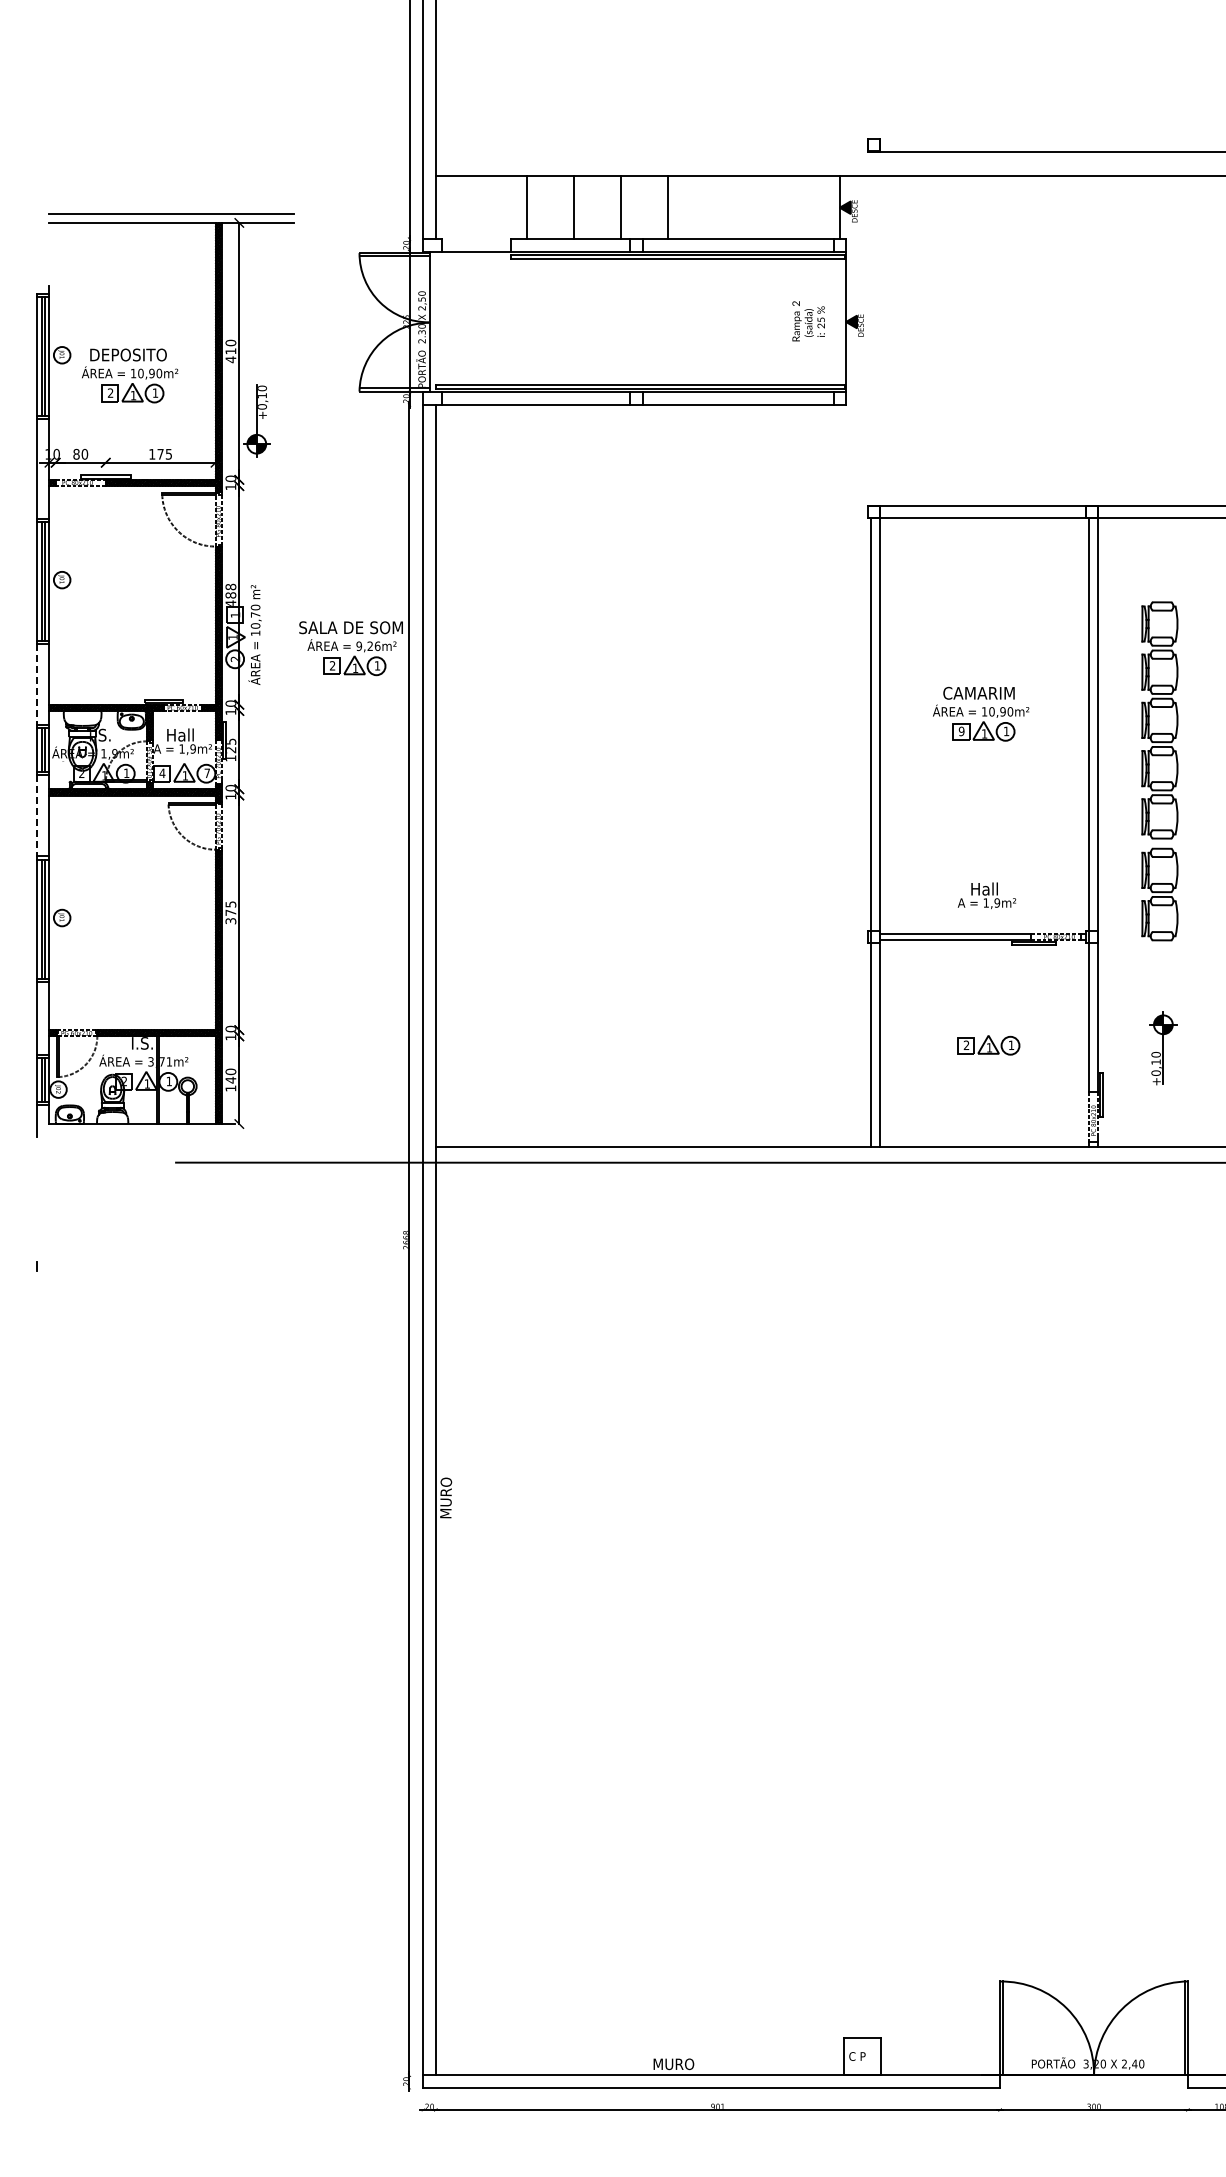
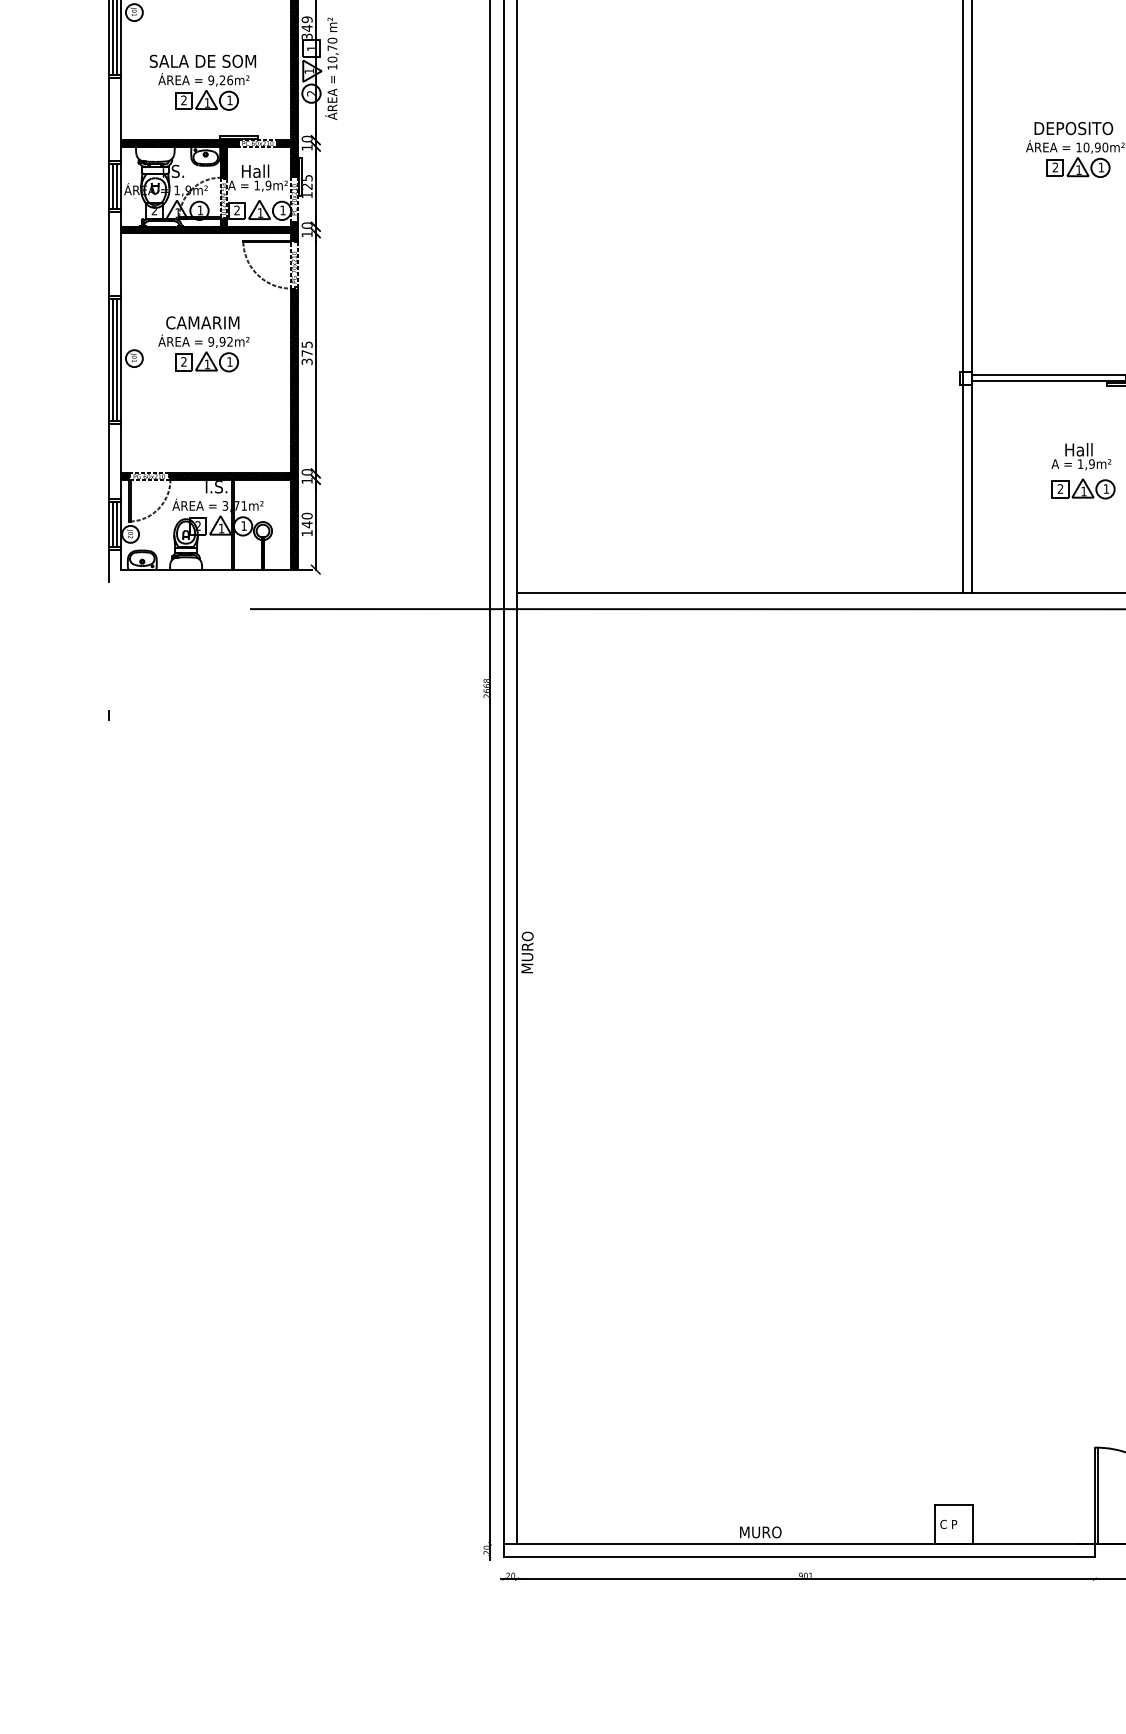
text: (230, 594) -> (306, 27), 488 -> 349
part: (350, 648) -> (202, 82), moved
line: (36, 684) -> (108, 119), dashed -> solid
text: (979, 692) -> (1073, 127), CAMARIM -> DEPOSITO
text: (961, 731) -> (1055, 167), 9 -> 2
text: (162, 772) -> (237, 209), 4 -> 2
text: (206, 772) -> (282, 209), 7 -> 1
line: (36, 815) -> (108, 253), dashed -> solid
text: (986, 895) -> (1080, 456), moved
part: (129, 903) -> (203, 343), added

